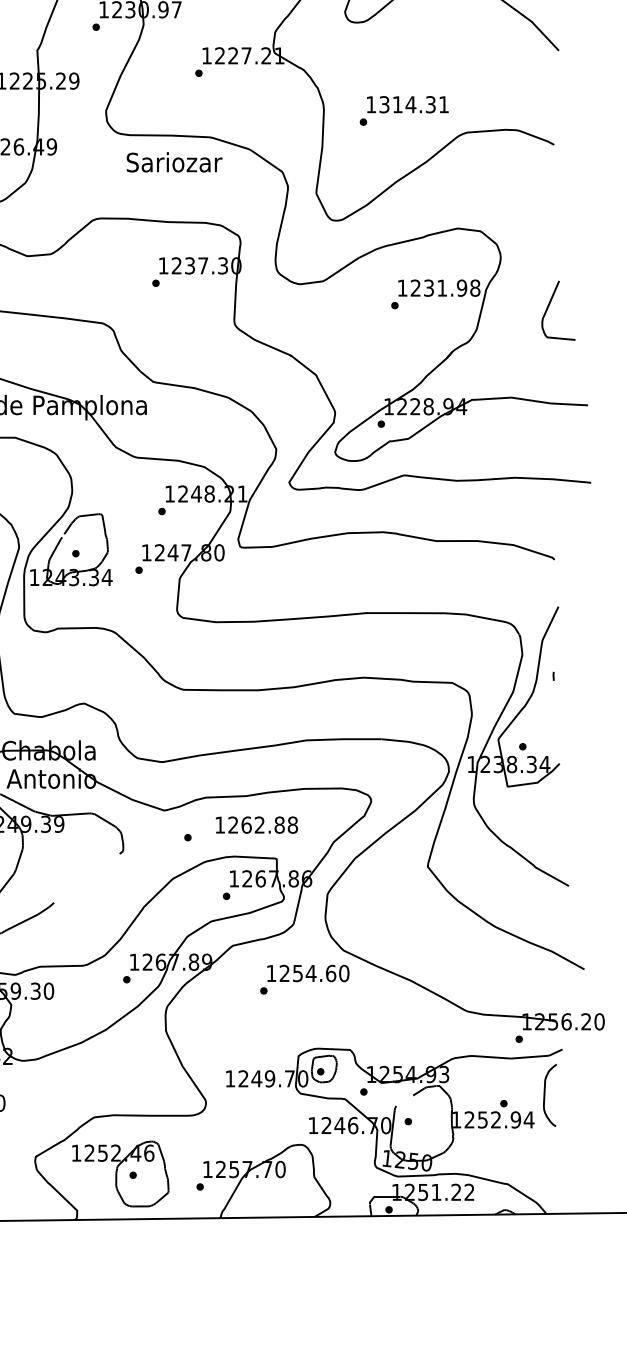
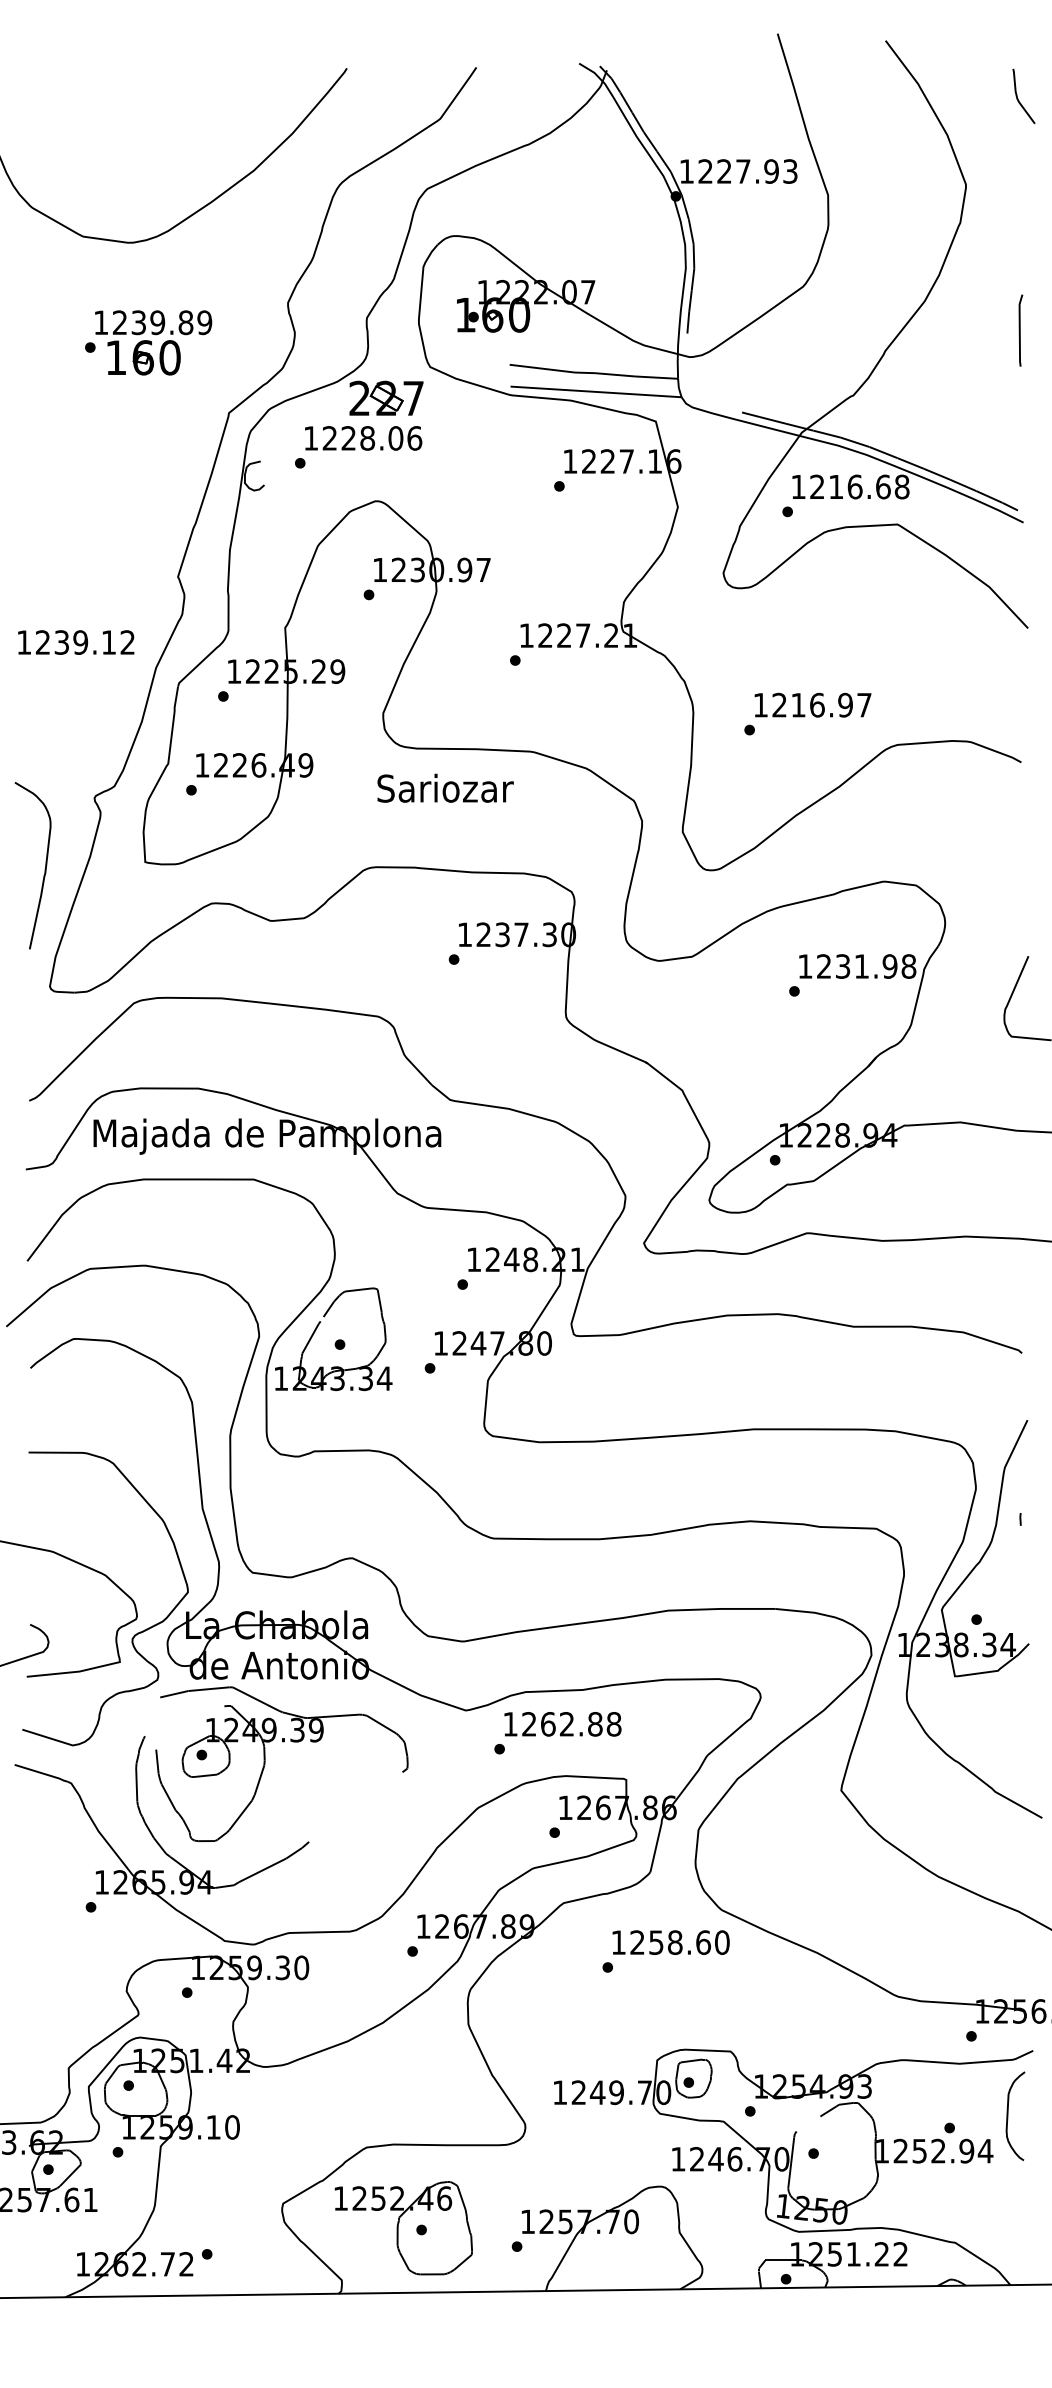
text: (413, 104) -> (821, 704), 1314.31 -> 1216.97
text: (174, 161) -> (445, 787), moved
text: (256, 825) -> (562, 1724), moved
text: (310, 973) -> (674, 1942), 1254.60 -> 1258.60

